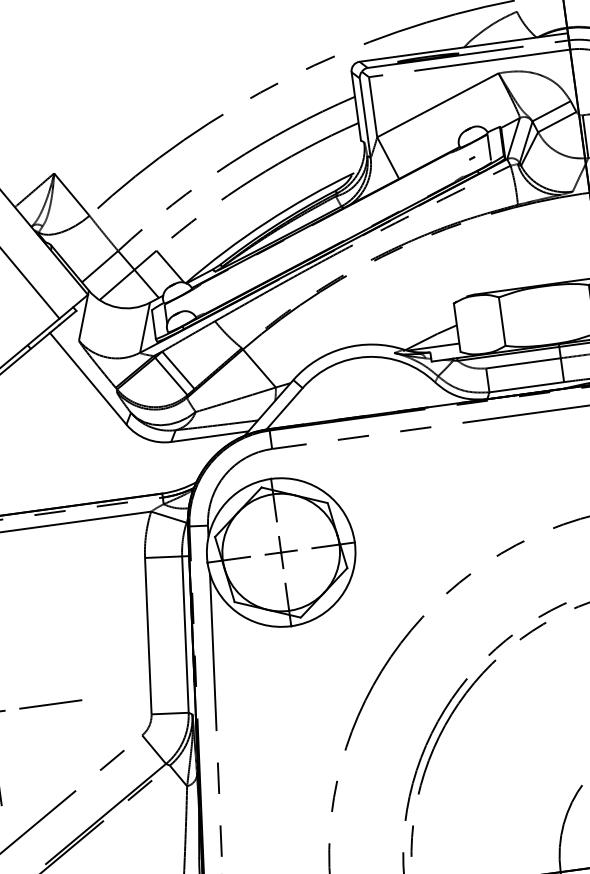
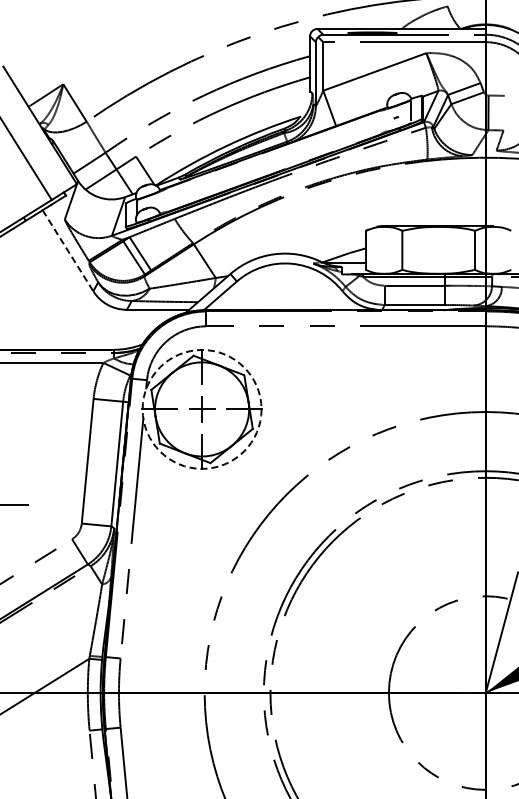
line: (87, 378) -> (67, 250), solid -> dashed
circle: (280, 551) -> (201, 408), solid -> dashed

